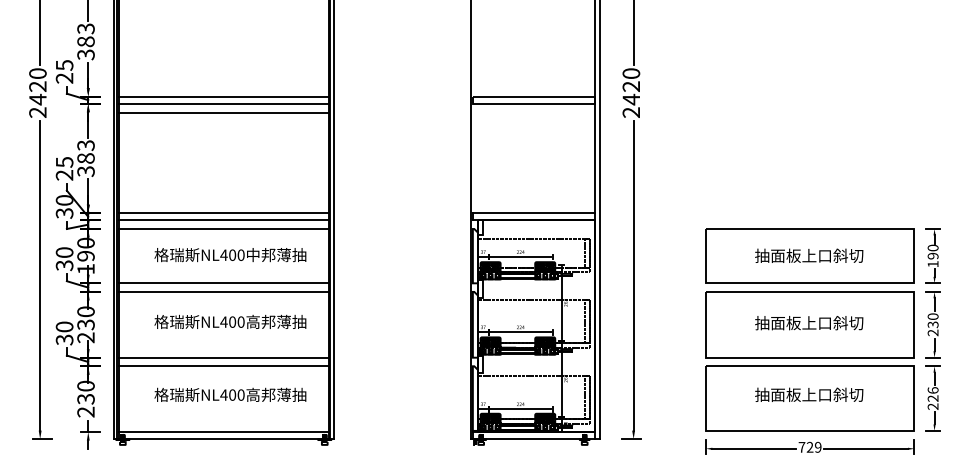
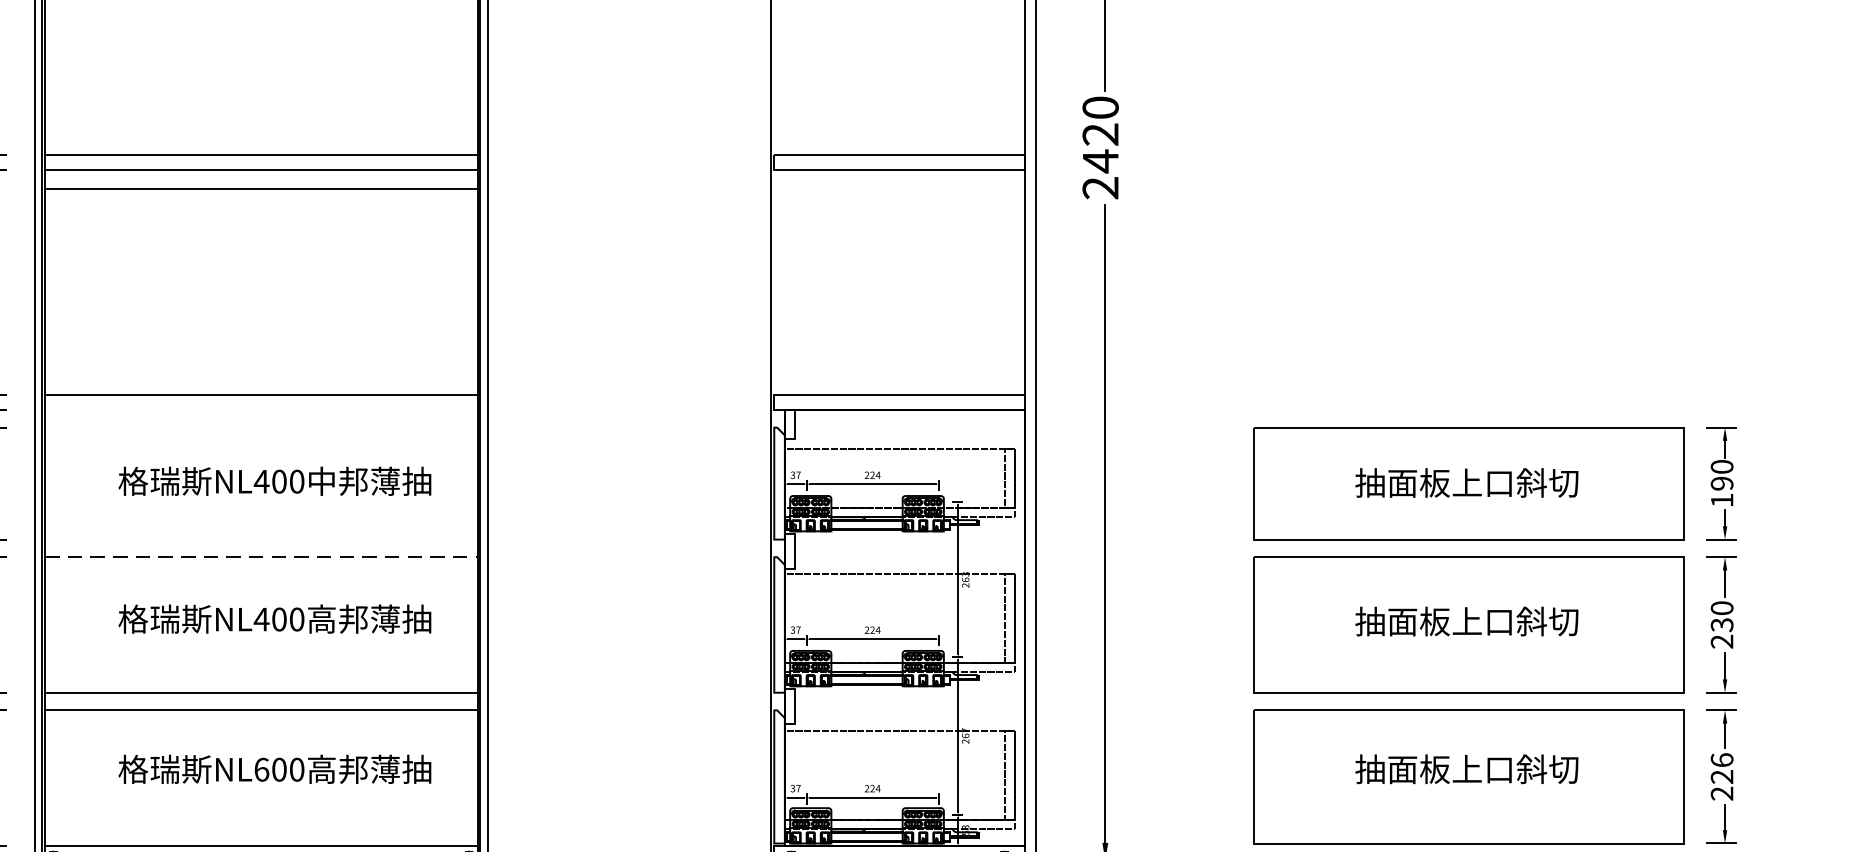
line: (223, 220) -> (260, 410), removed
line: (223, 228) -> (260, 426), removed
line: (223, 283) -> (260, 539), removed
line: (223, 291) -> (260, 556), solid -> dashed
text: (223, 394) -> (260, 768), NL400 -> NL600

